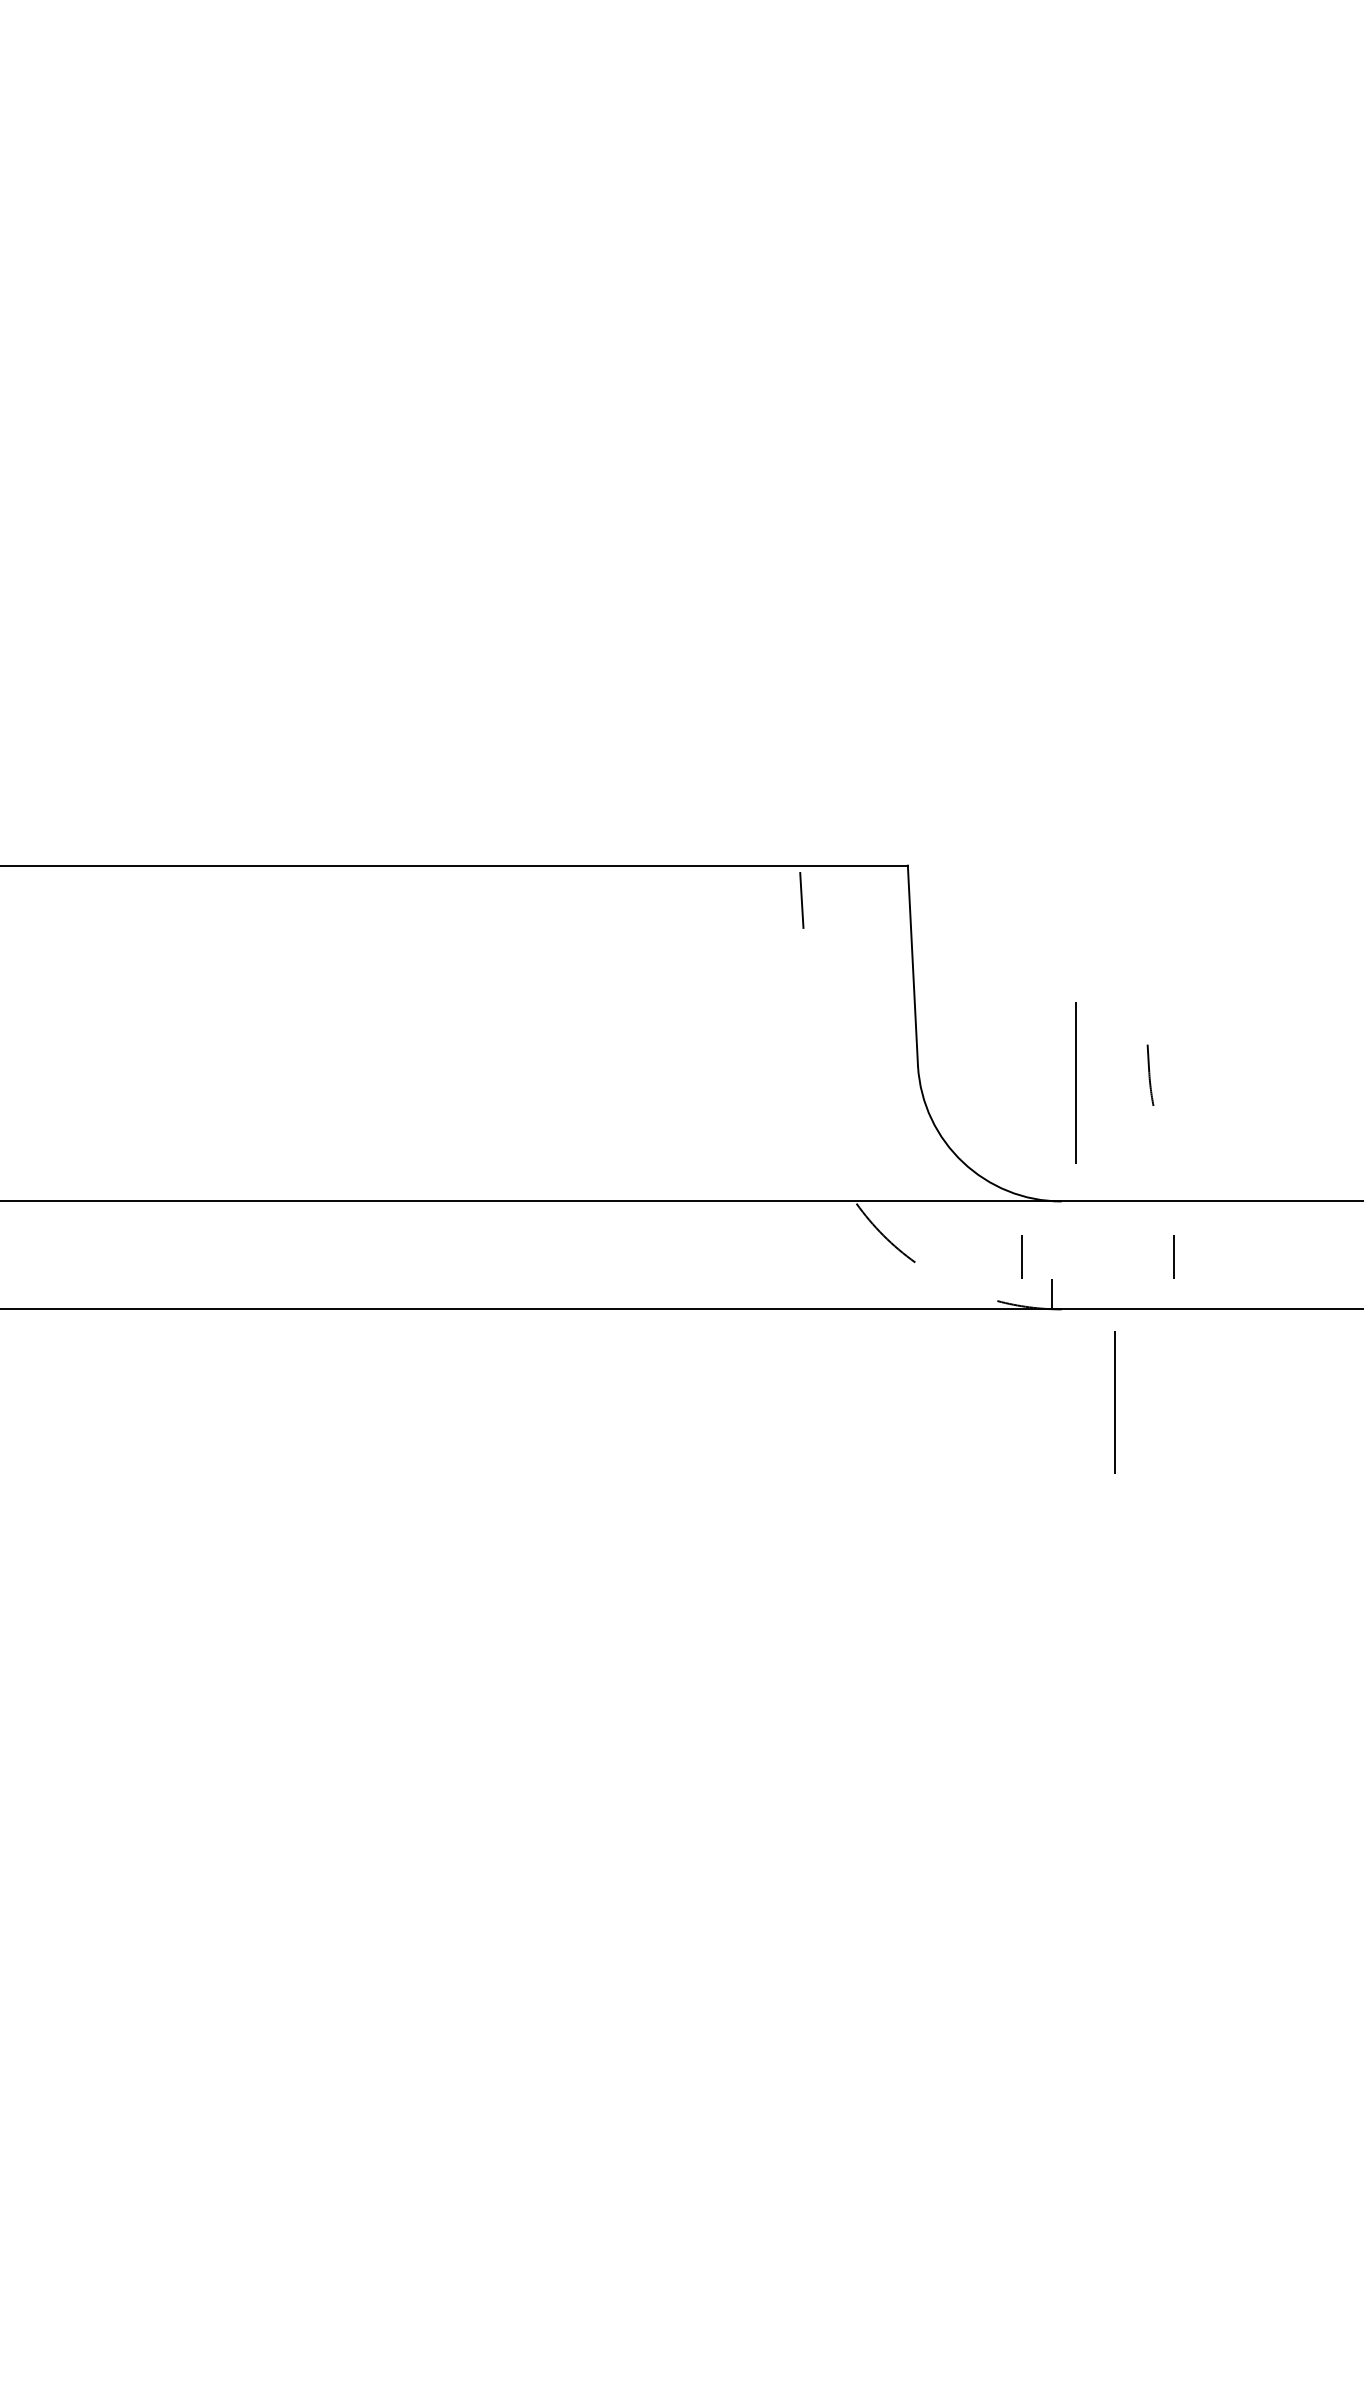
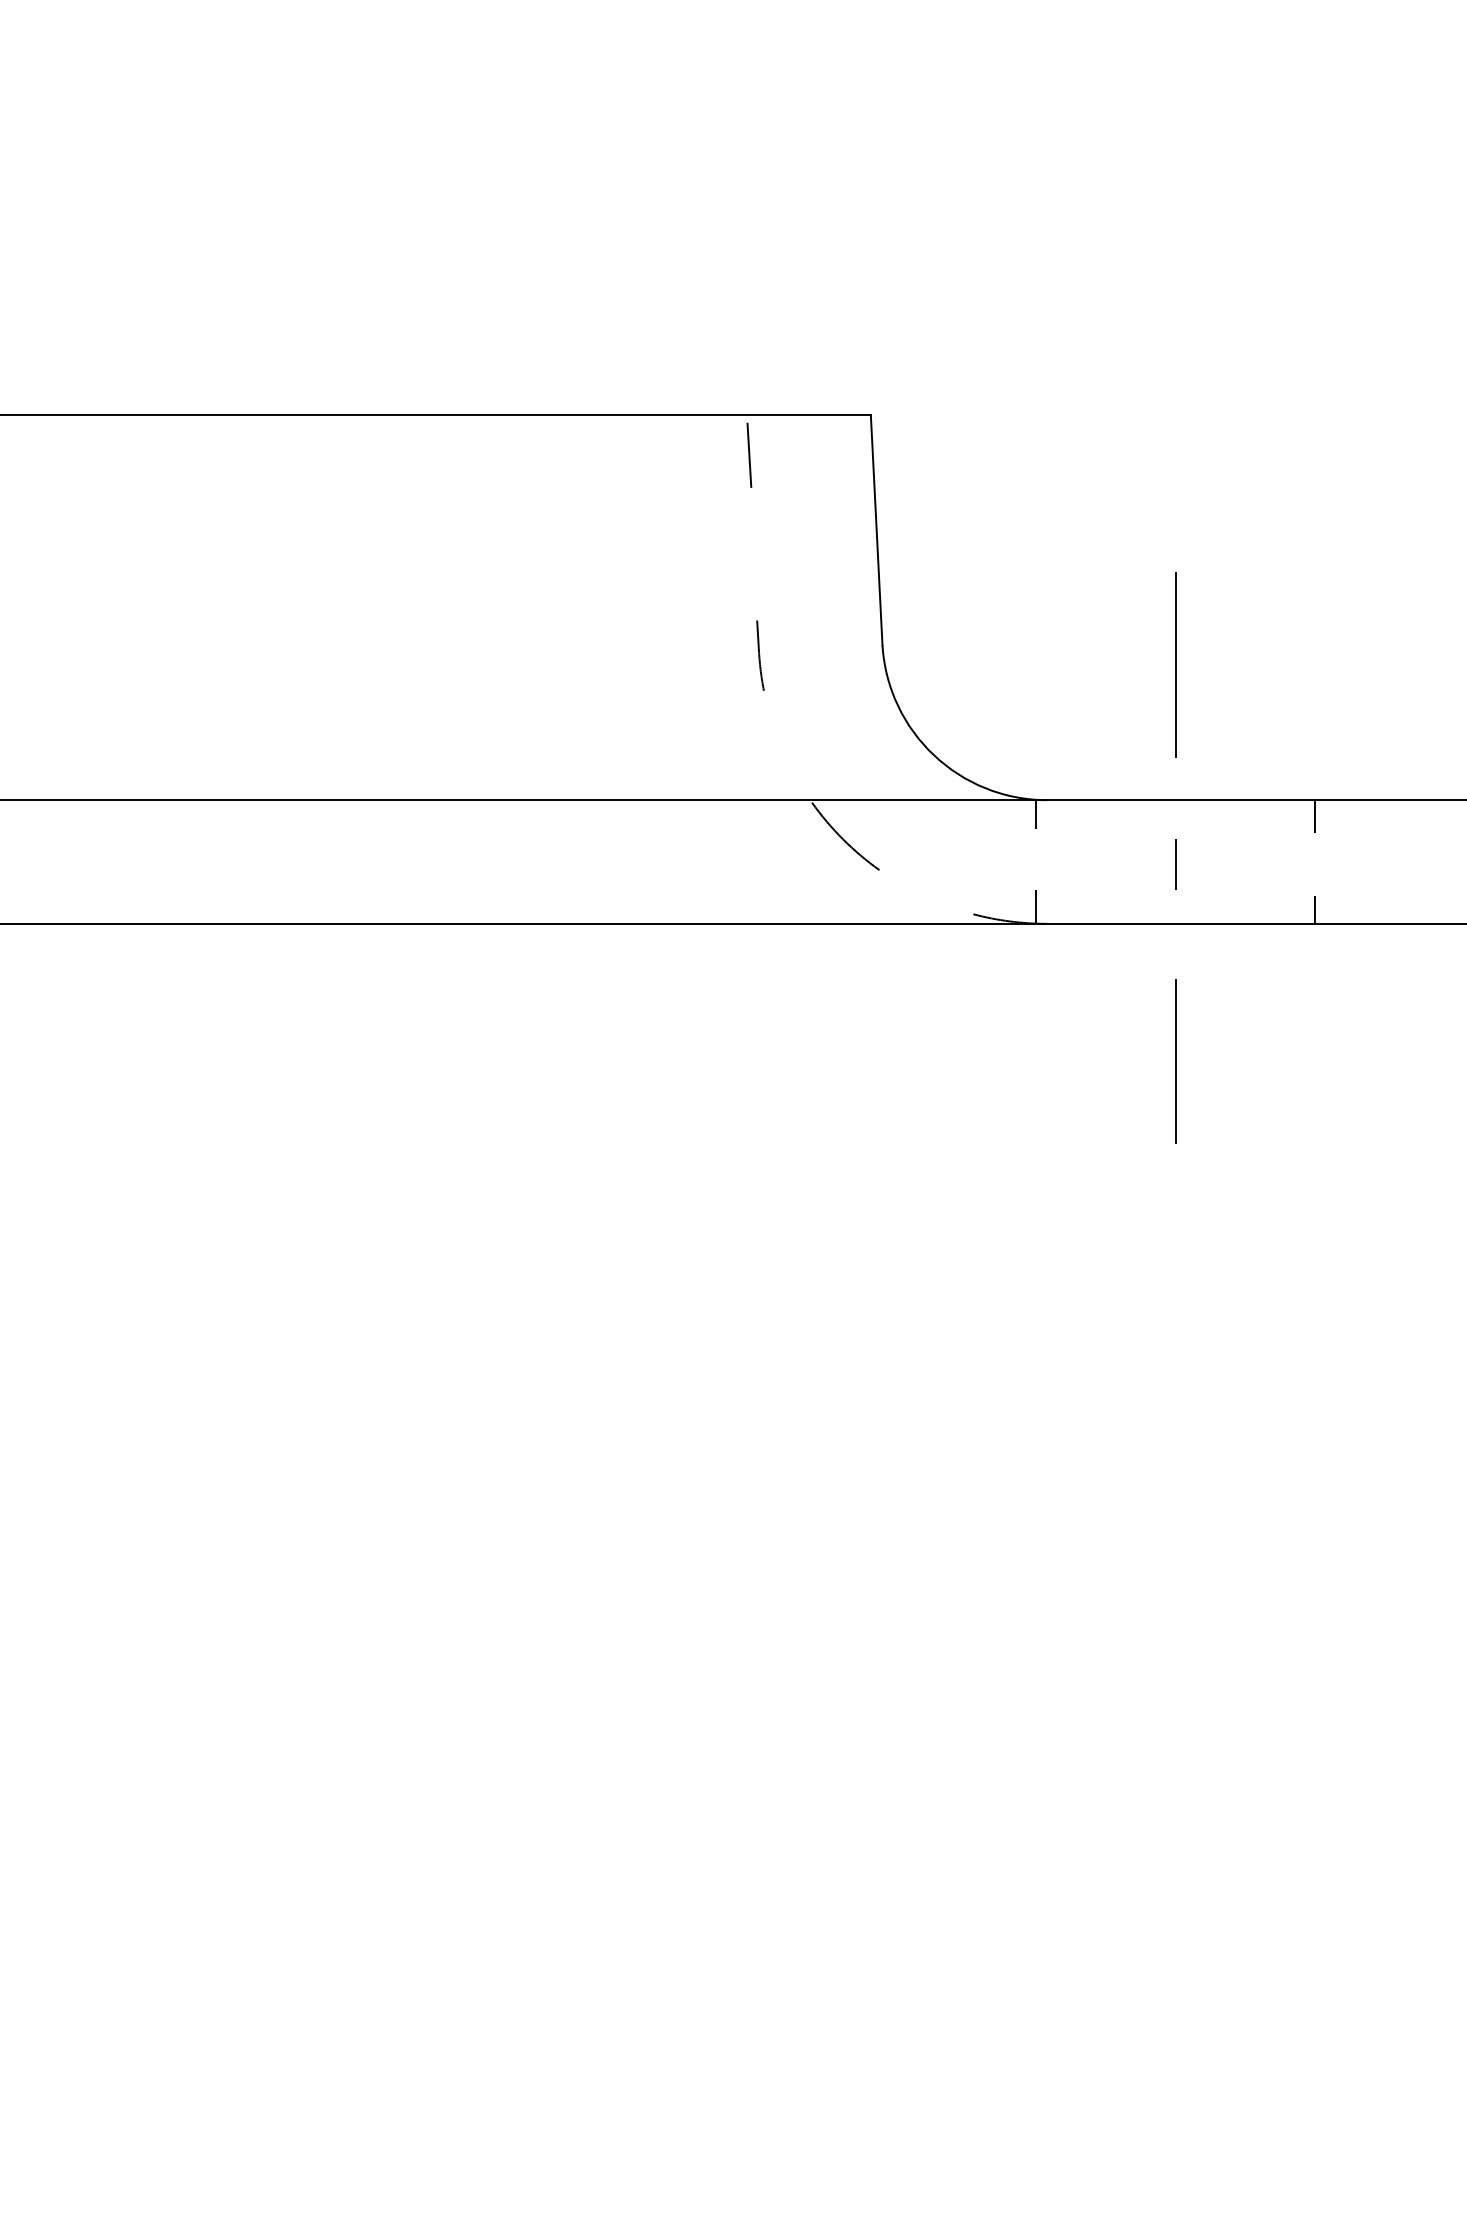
part: (1150, 1074) -> (760, 654), moved
line: (1075, 1082) -> (1175, 663), moved
line: (1052, 1213) -> (1036, 813), added
line: (1295, 1215) -> (1314, 816), added
line: (1021, 1256) -> (1001, 863), removed
line: (1295, 1297) -> (1314, 910), added
line: (1114, 1402) -> (1175, 1061), moved

